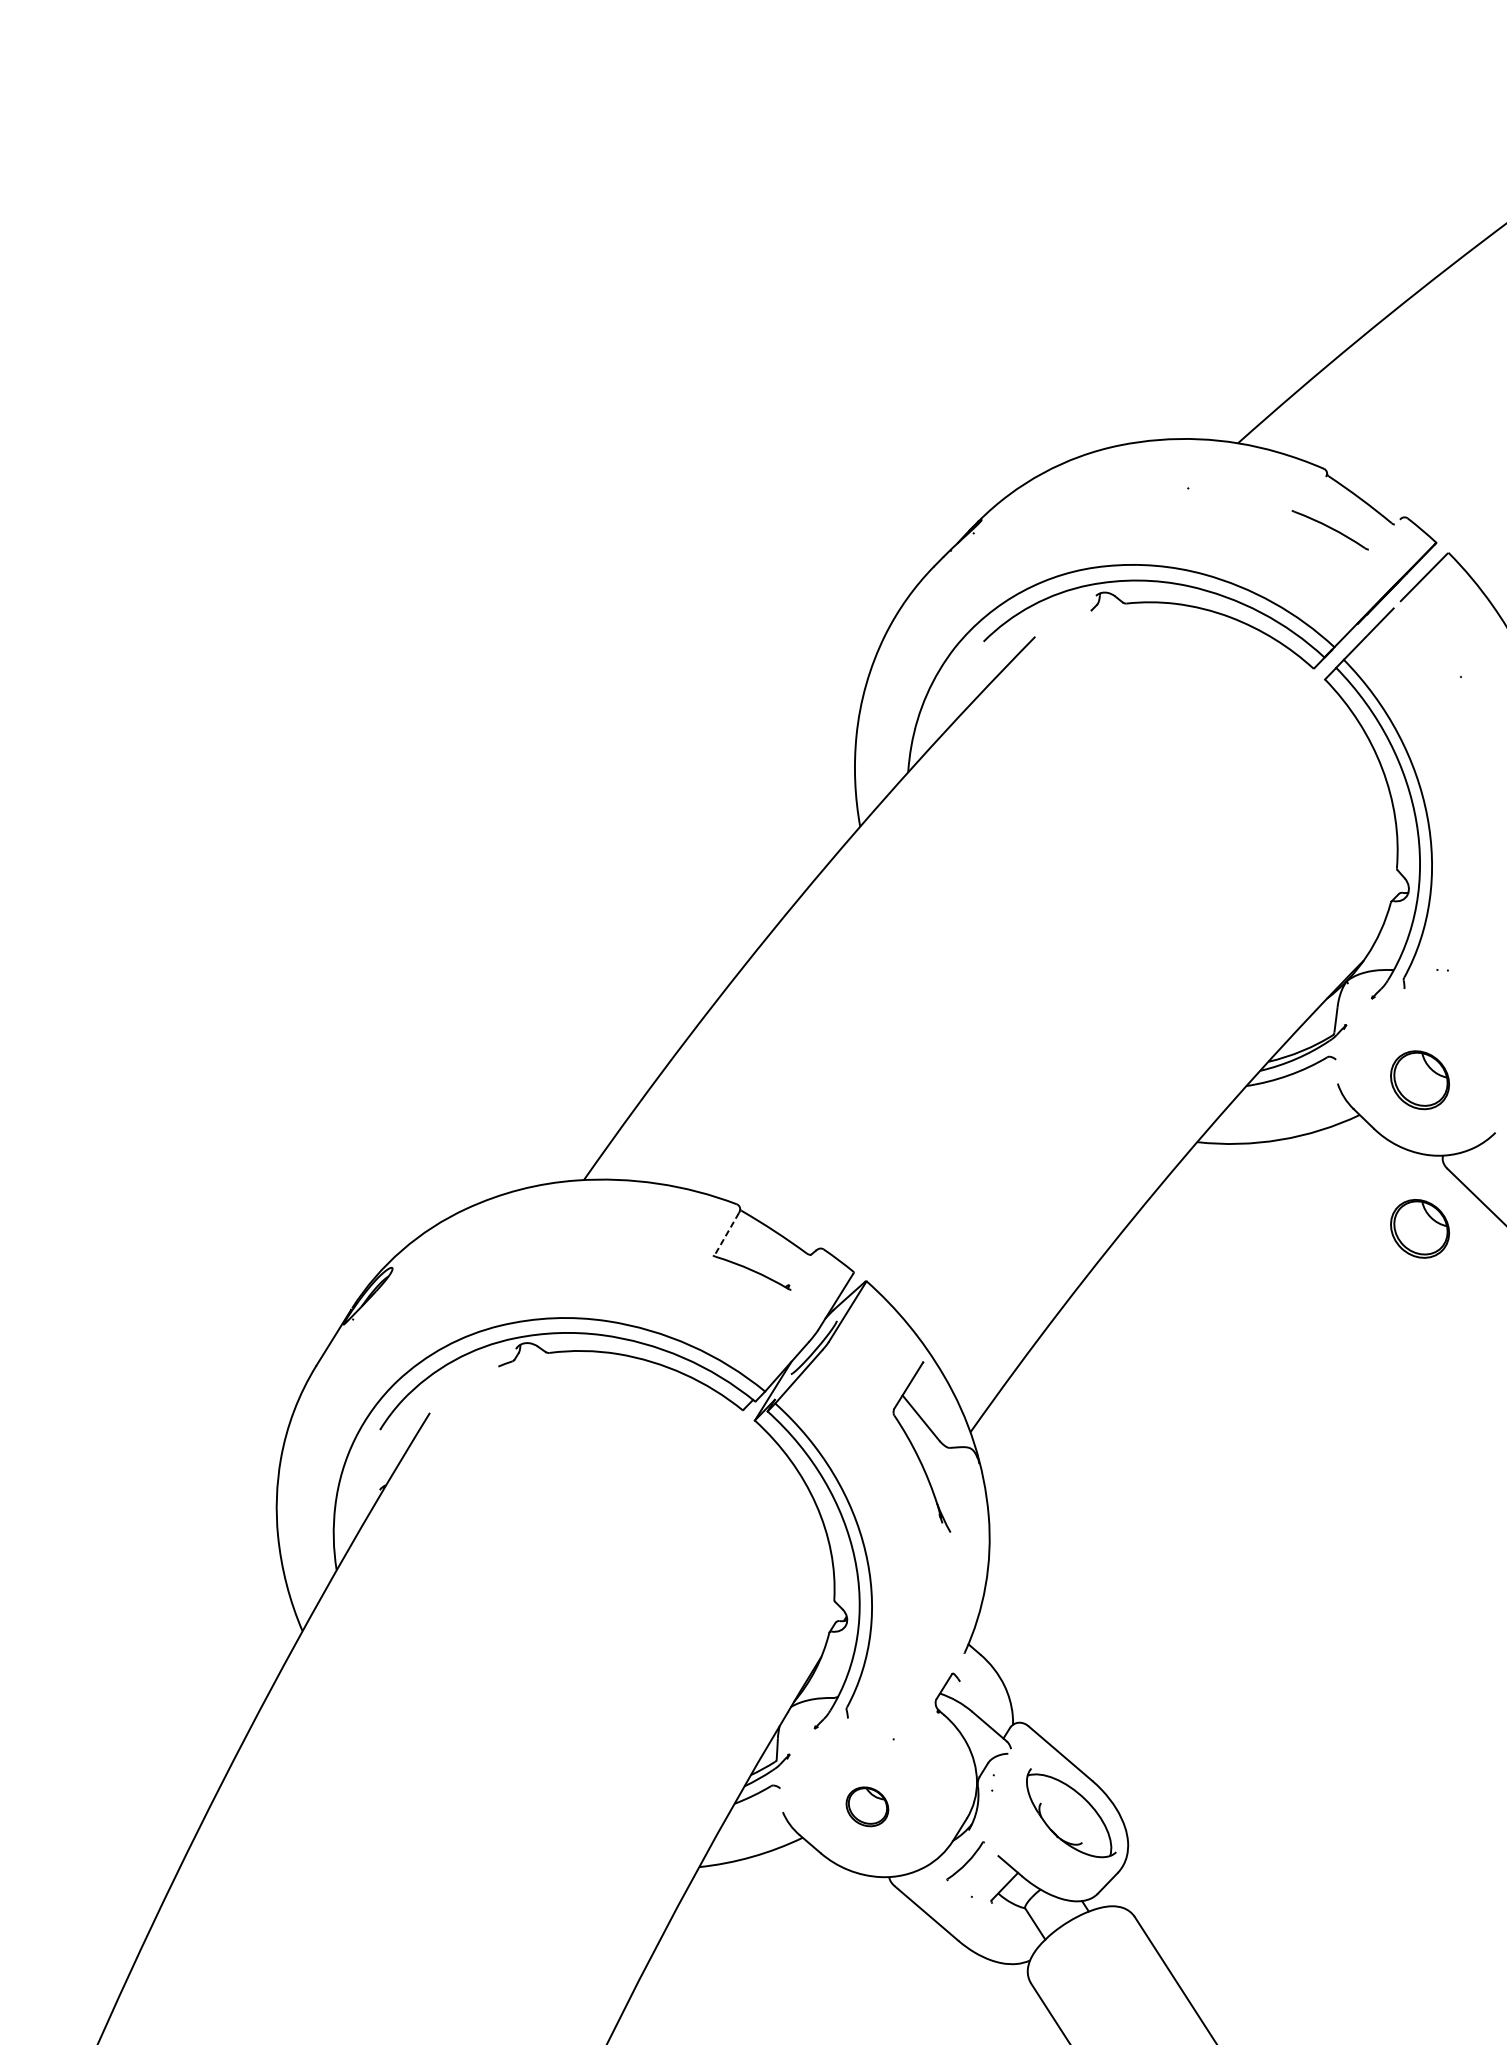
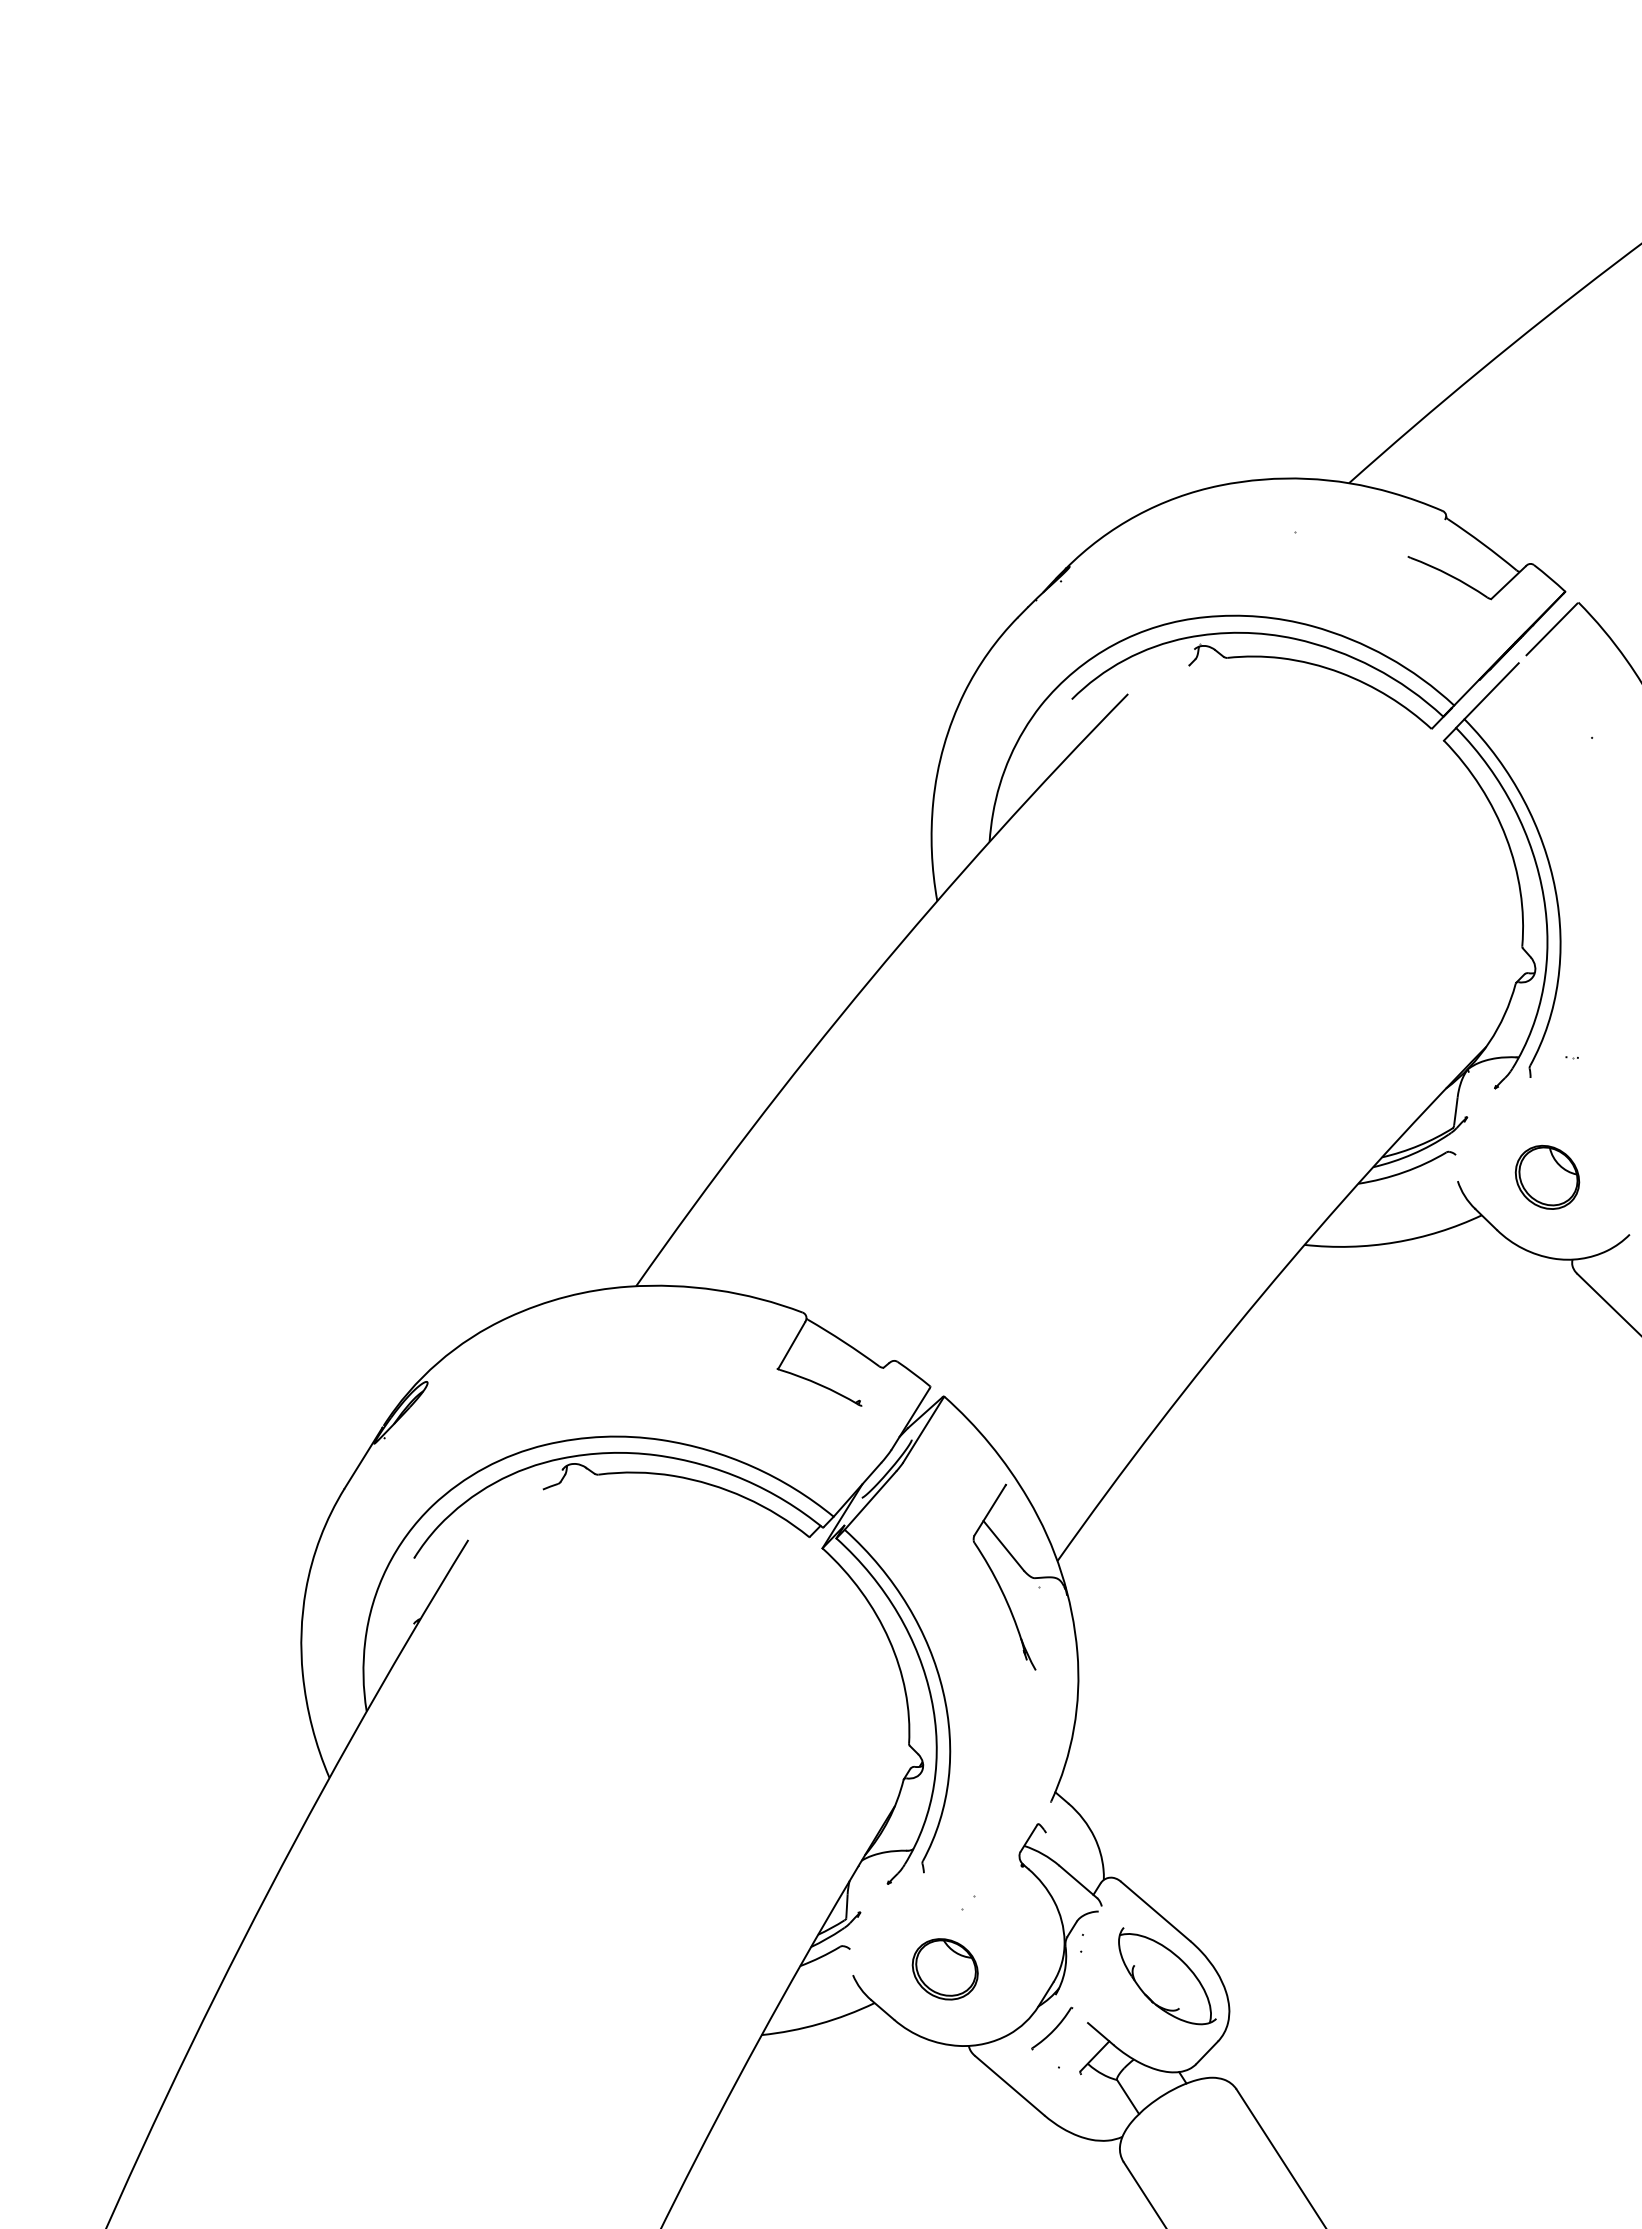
line: (1384, 534) -> (1508, 582), added
part: (1420, 1228) -> (1547, 1339), removed
line: (726, 1235) -> (791, 1346), dashed -> solid
part: (866, 1806) -> (944, 1969), size x1.43

